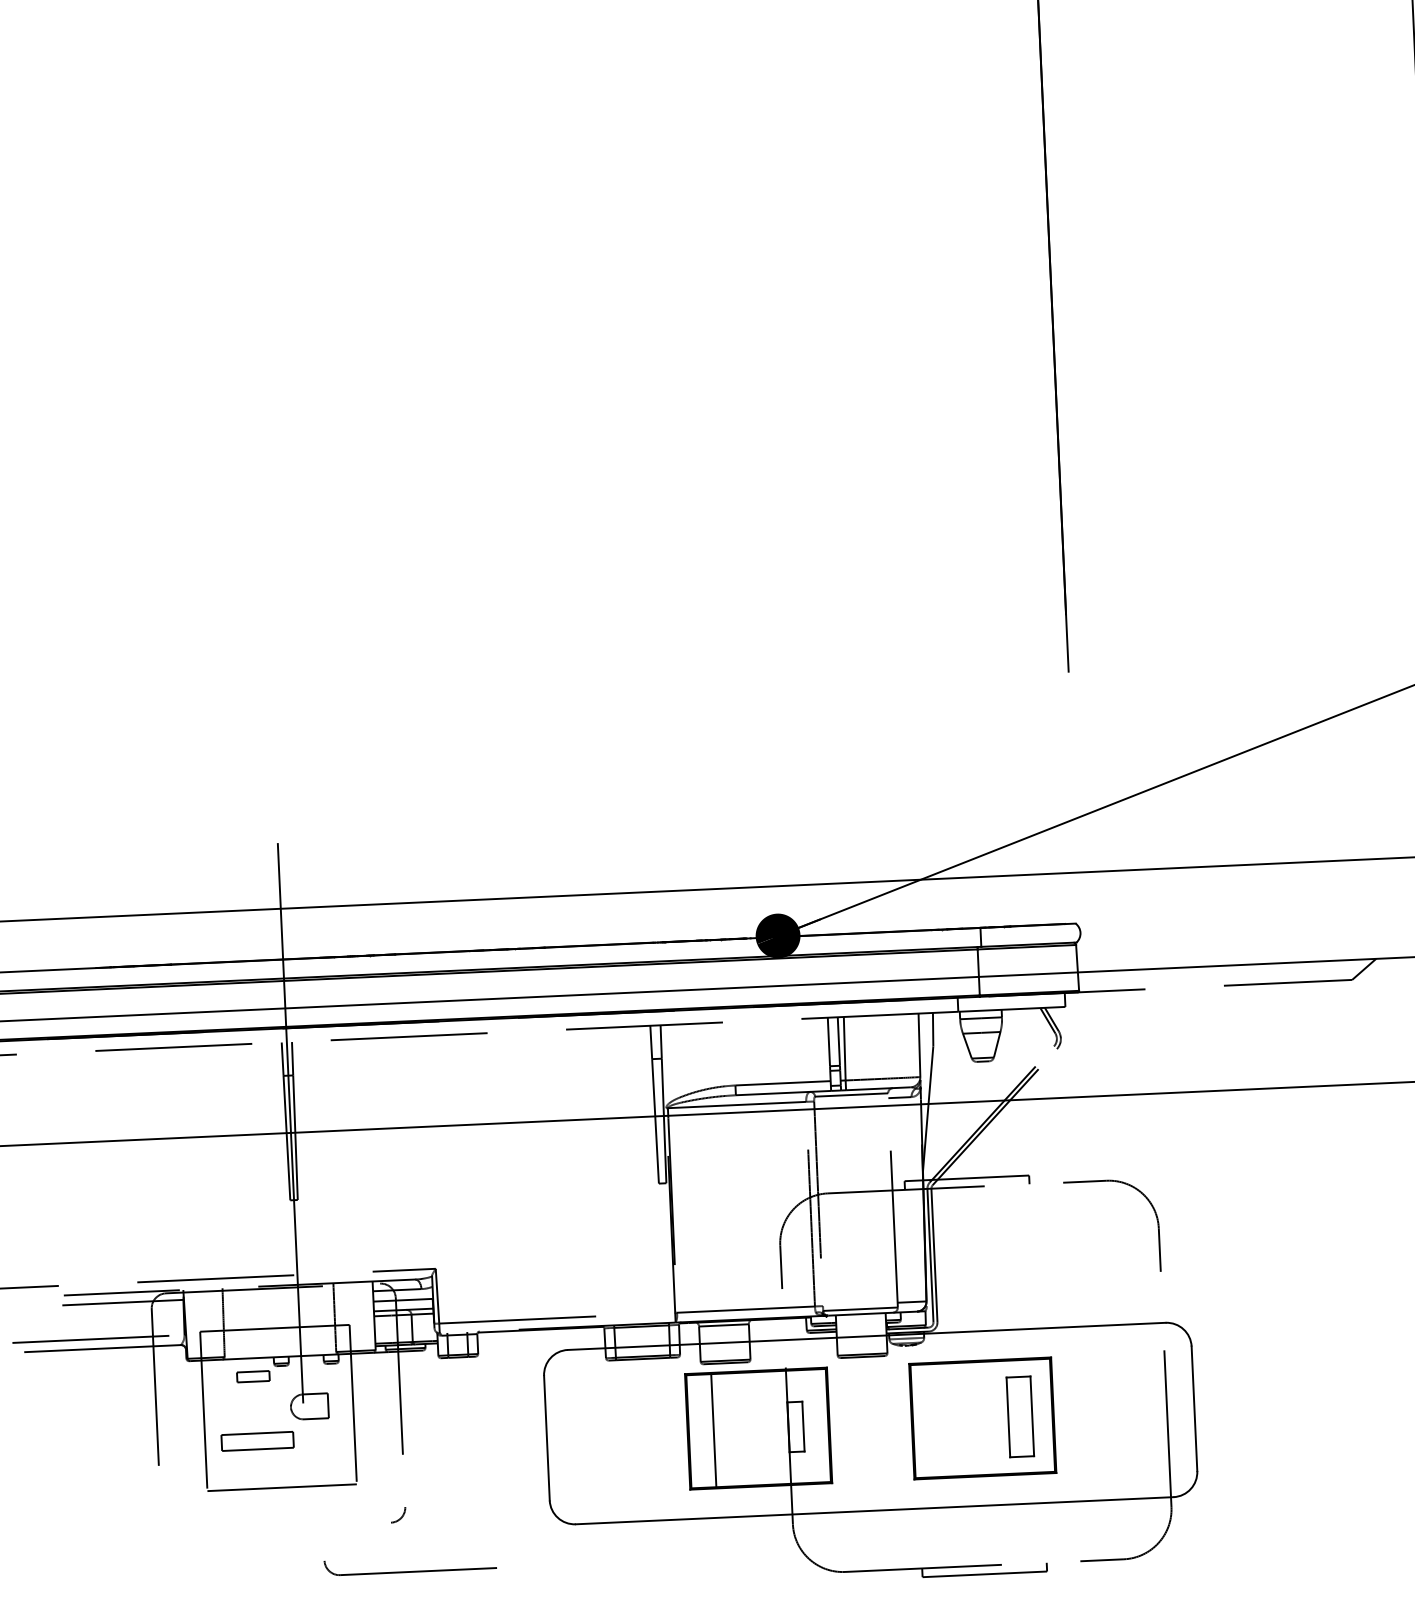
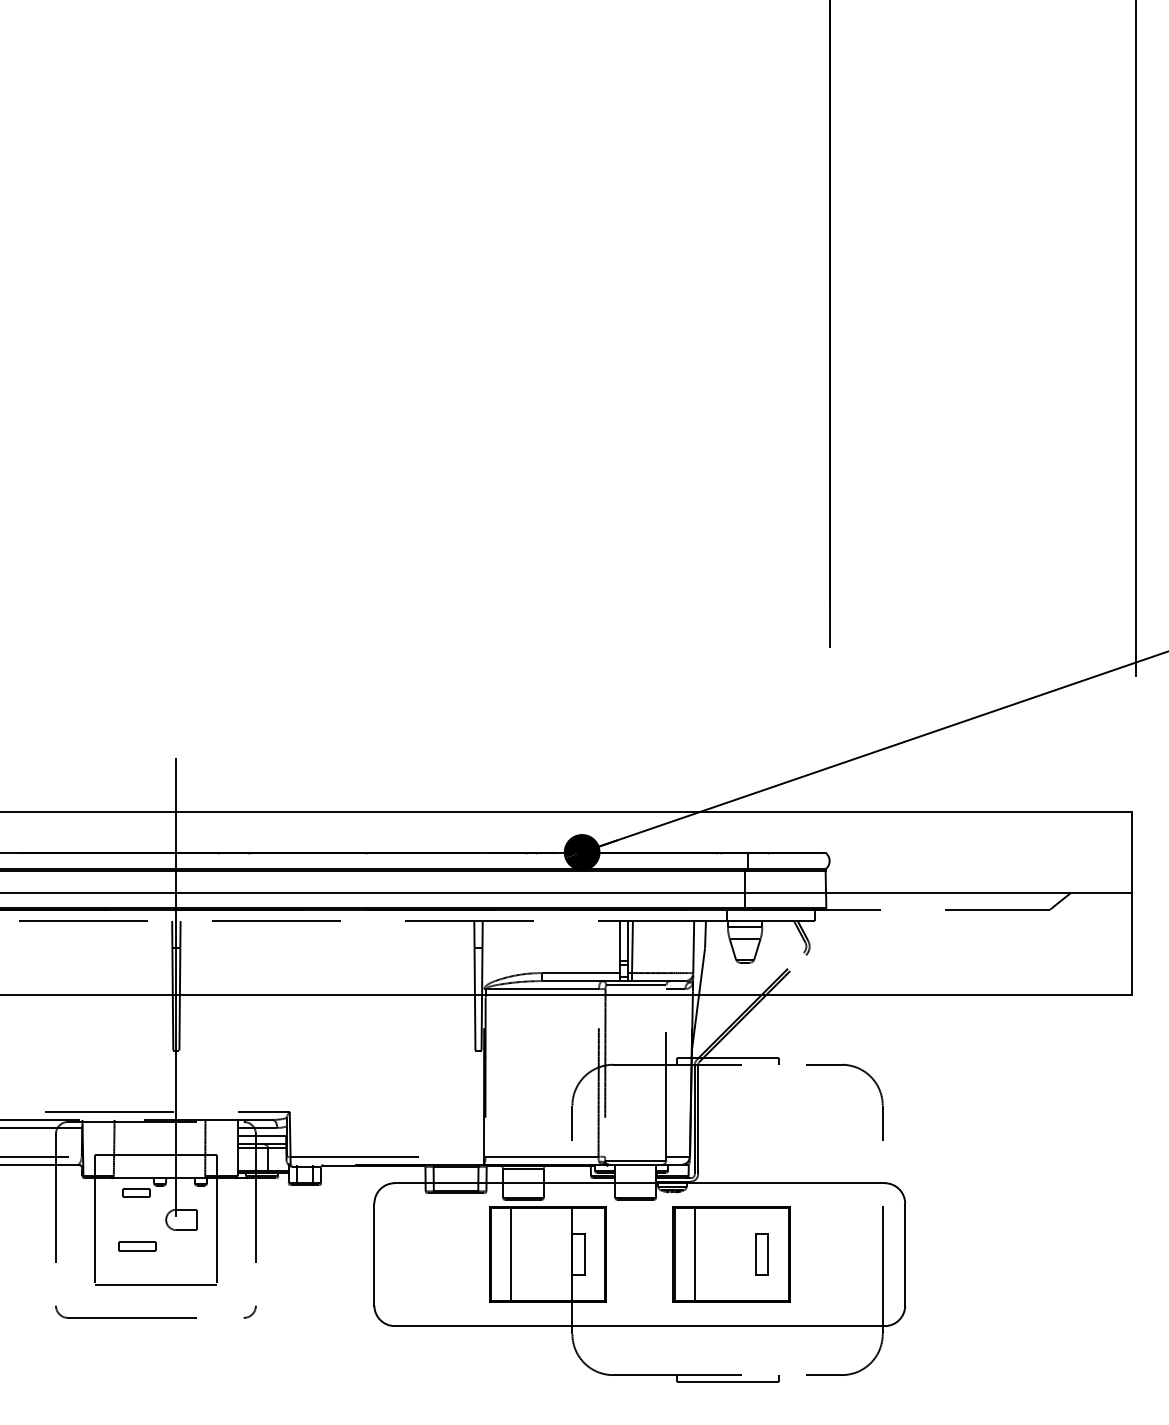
part: (1019, 1416) -> (761, 1254), size x0.62
line: (937, 1420) -> (694, 1254), added
part: (257, 1441) -> (137, 1246), size x0.62
part: (409, 1564) -> (125, 1311), moved

